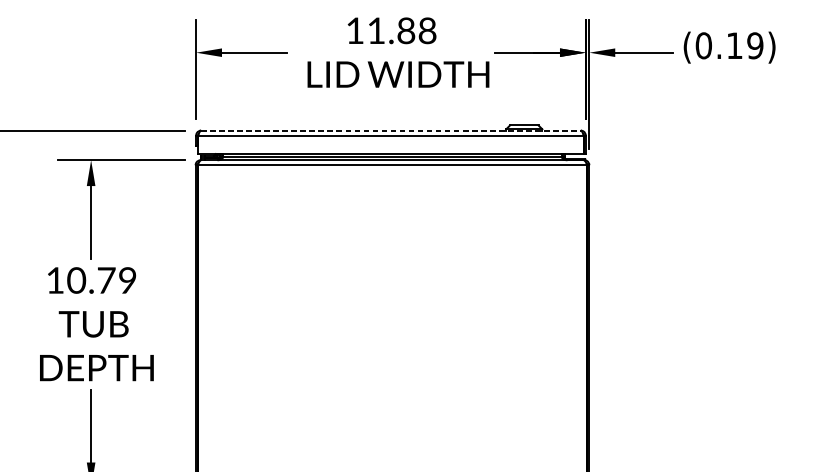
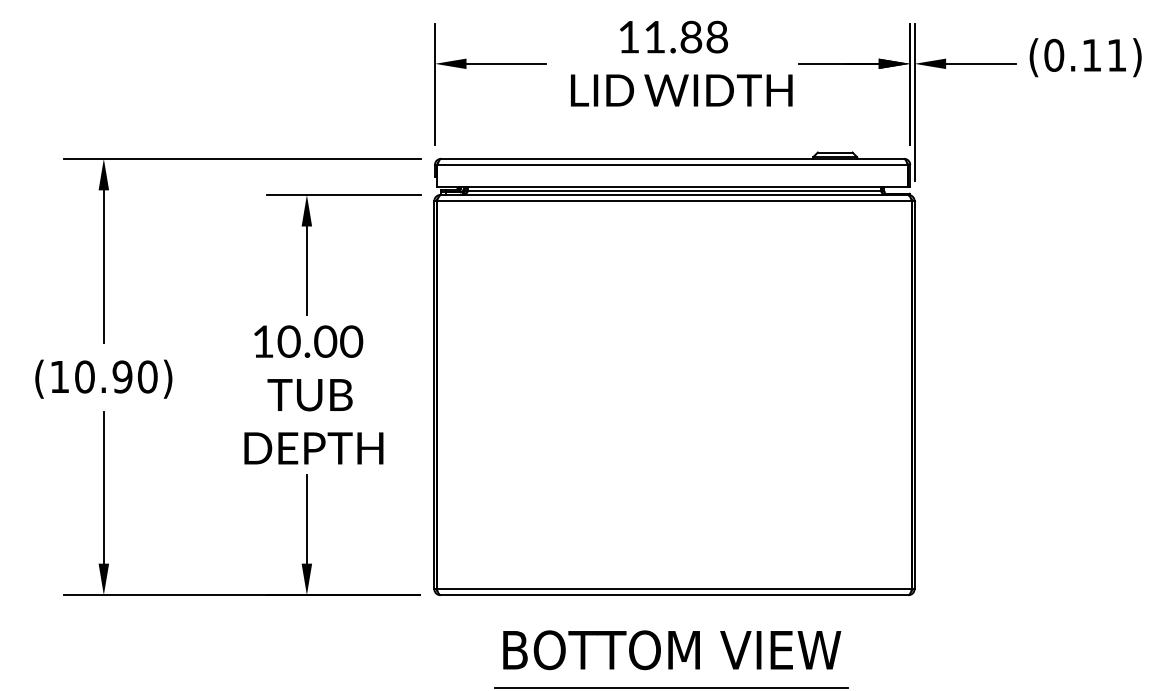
text: (754, 45) -> (1116, 54), (0.19) -> (0.11)
line: (390, 130) -> (672, 158), dashed -> solid
text: (117, 280) -> (338, 341), 10.79 -> 10.00

